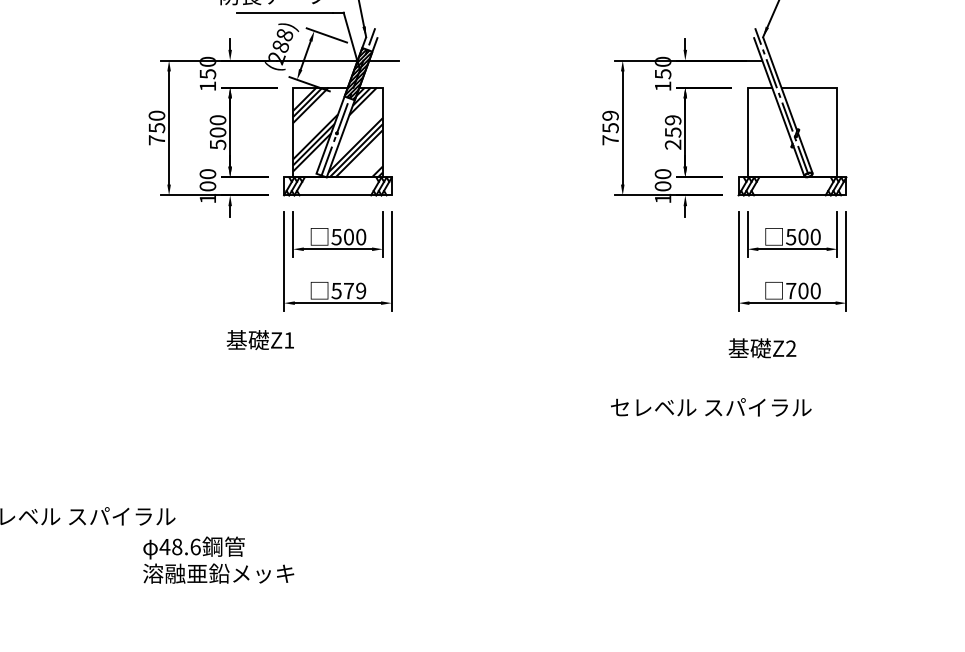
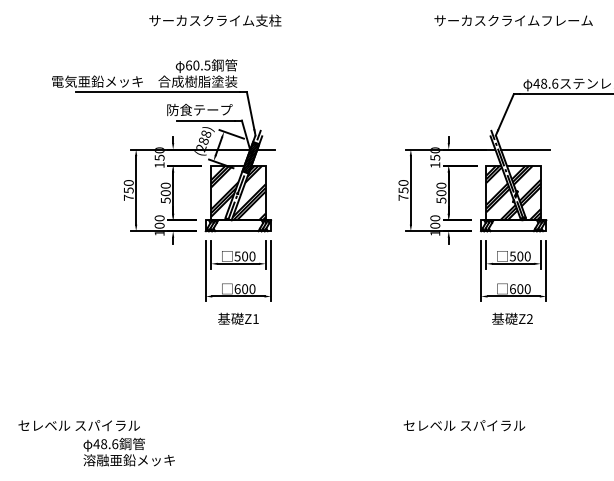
line: (812, 60) -> (525, 149), added
text: (610, 116) -> (403, 183), 759 -> 750
text: (673, 131) -> (441, 192), 259 -> 500
hatch: (792, 131) -> (513, 192), added
text: (348, 291) -> (244, 289), 579 -> 600
text: (790, 291) -> (512, 289), 700 -> 600
text: (260, 339) -> (238, 318), moved
text: (762, 347) -> (512, 318), moved
text: (711, 407) -> (464, 425), moved
text: (217, 560) -> (128, 452), moved

